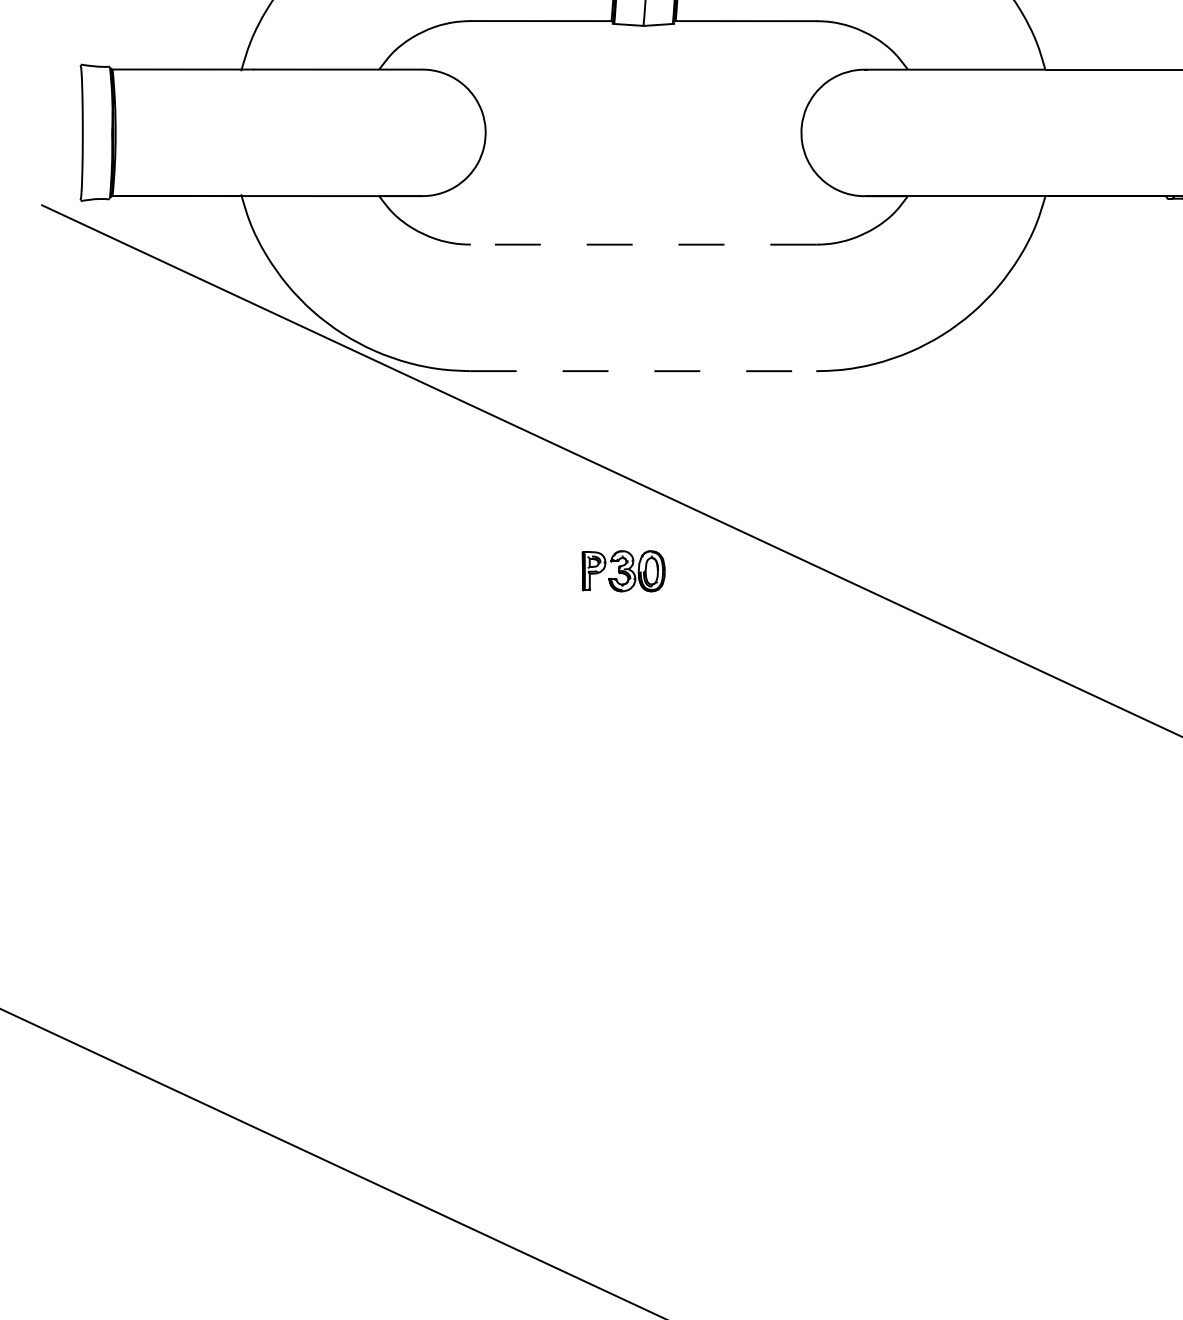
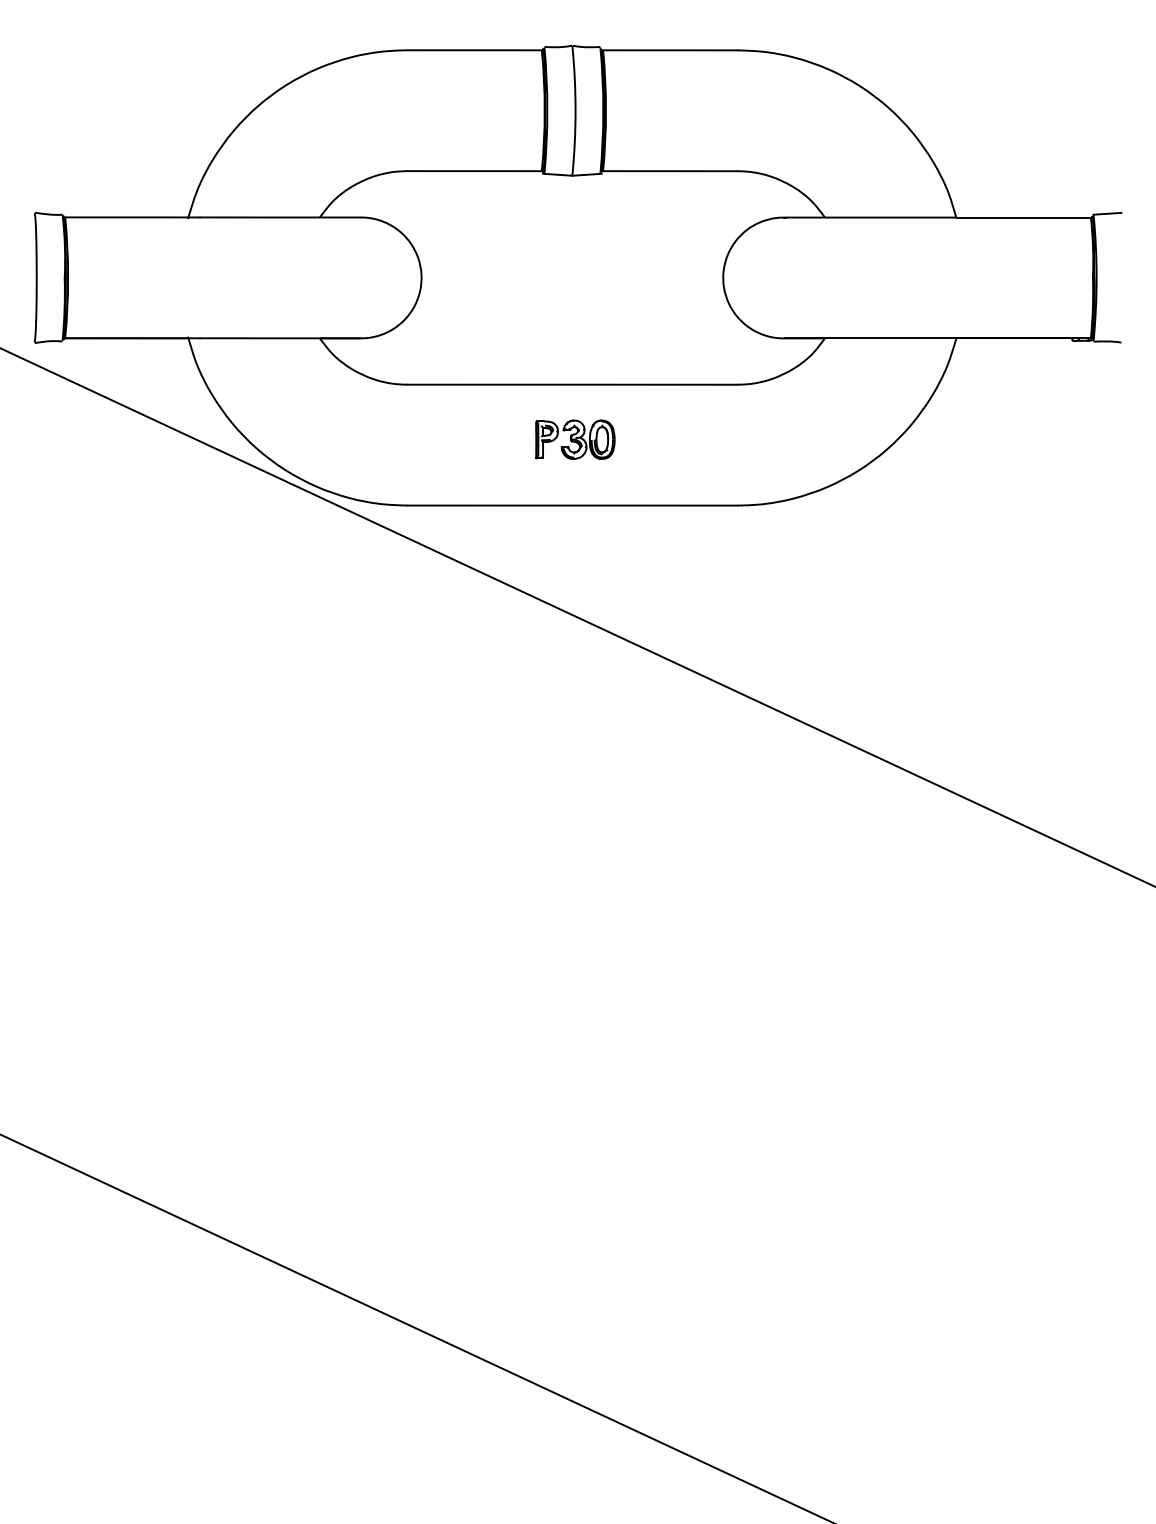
line: (643, 244) -> (572, 384), dashed -> solid
line: (643, 371) -> (572, 505), dashed -> solid
part: (623, 571) -> (575, 439), moved

